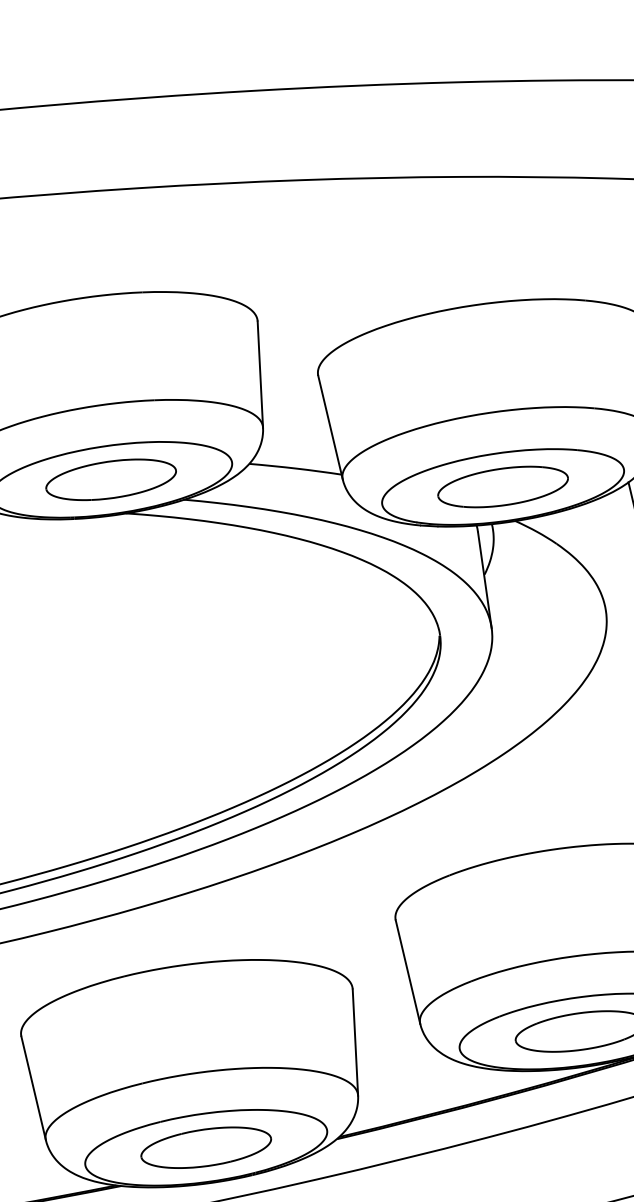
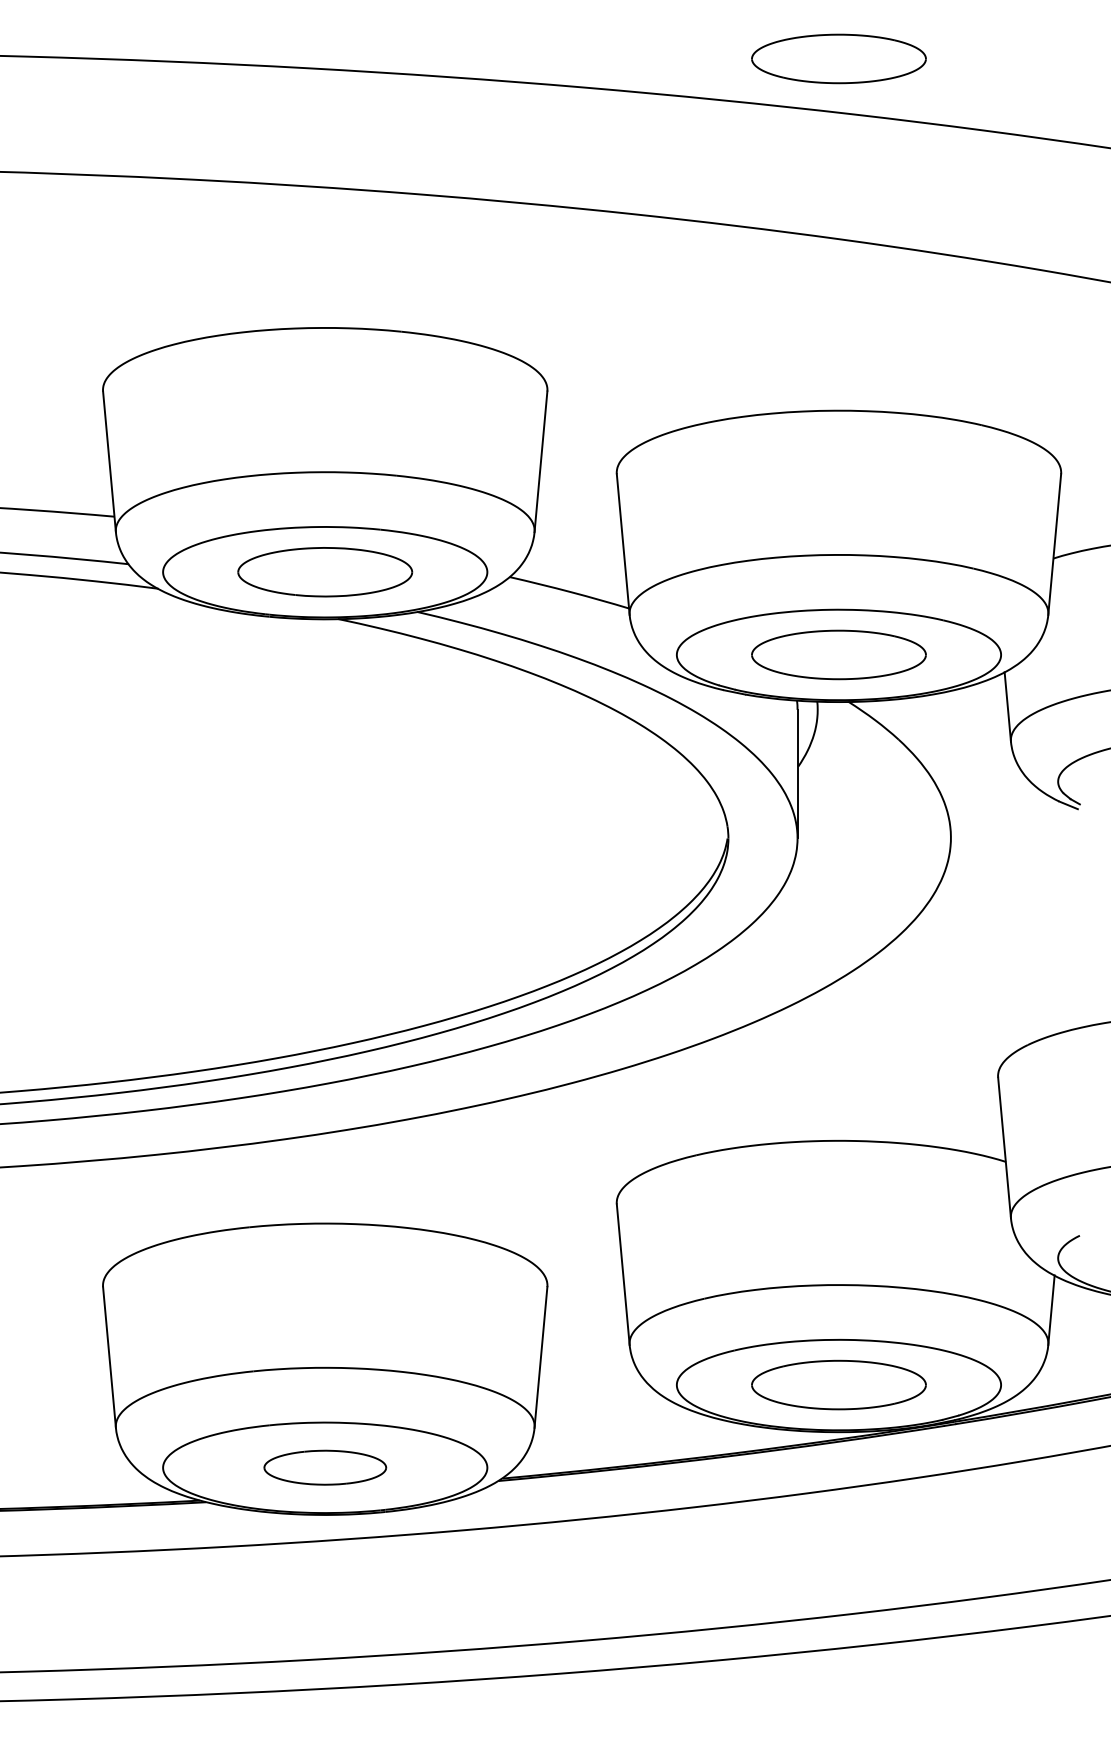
part: (439, 42) -> (838, 58), added
part: (206, 1147) -> (325, 1467), size x0.7

